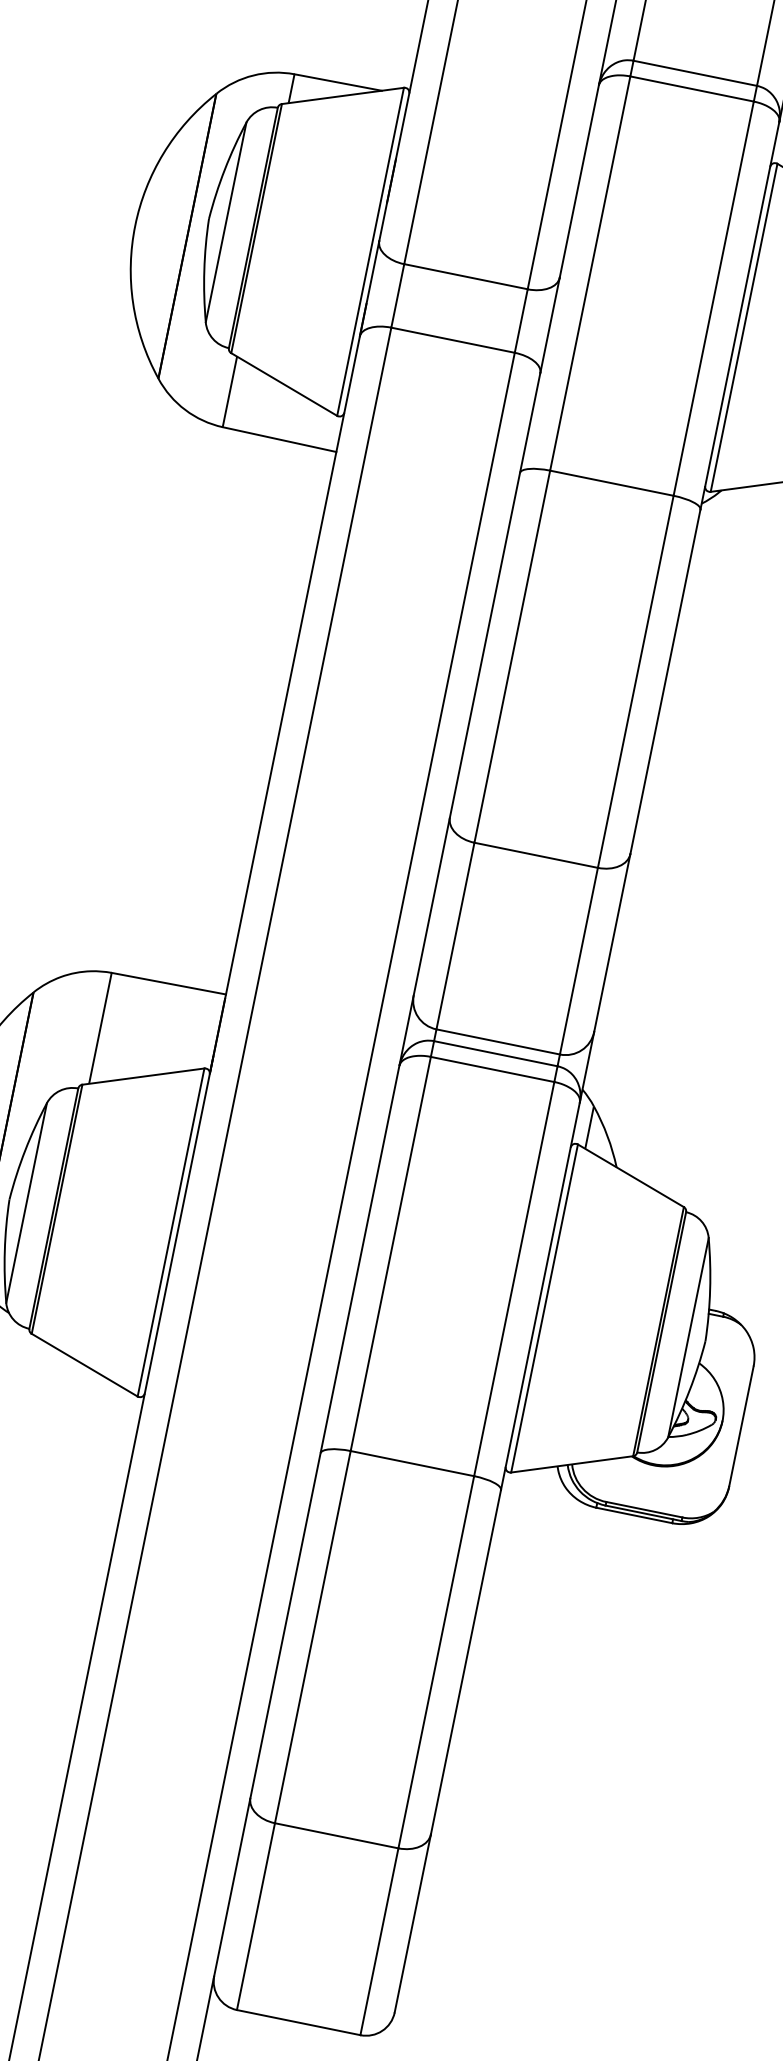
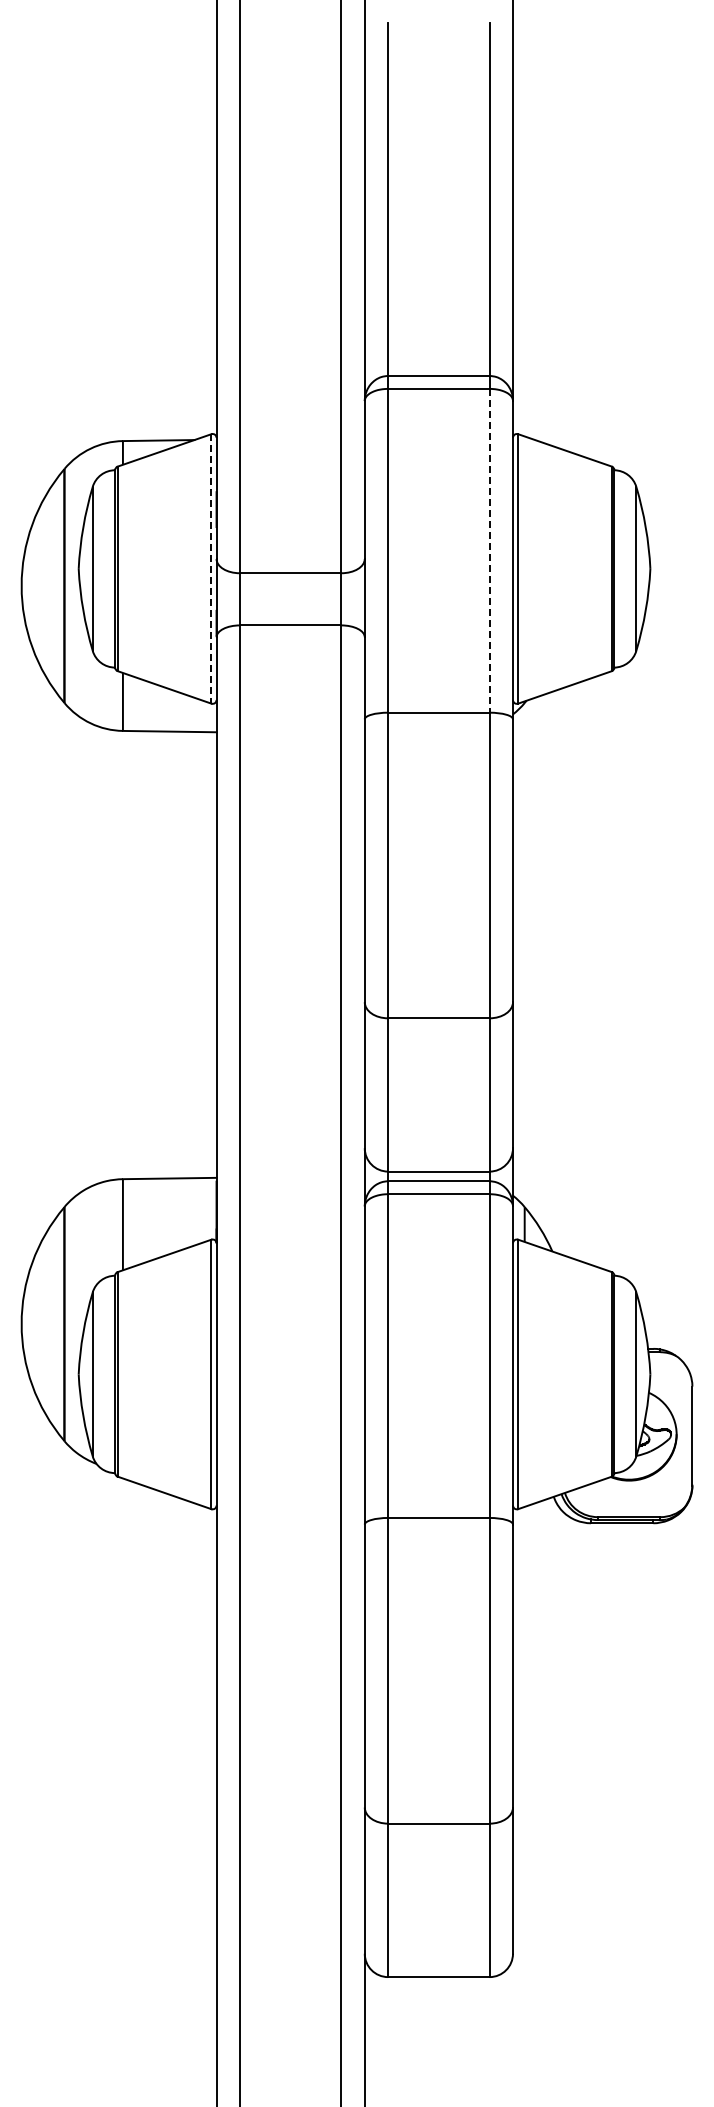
line: (370, 251) -> (211, 568), solid -> dashed
line: (713, 298) -> (489, 550), solid -> dashed

